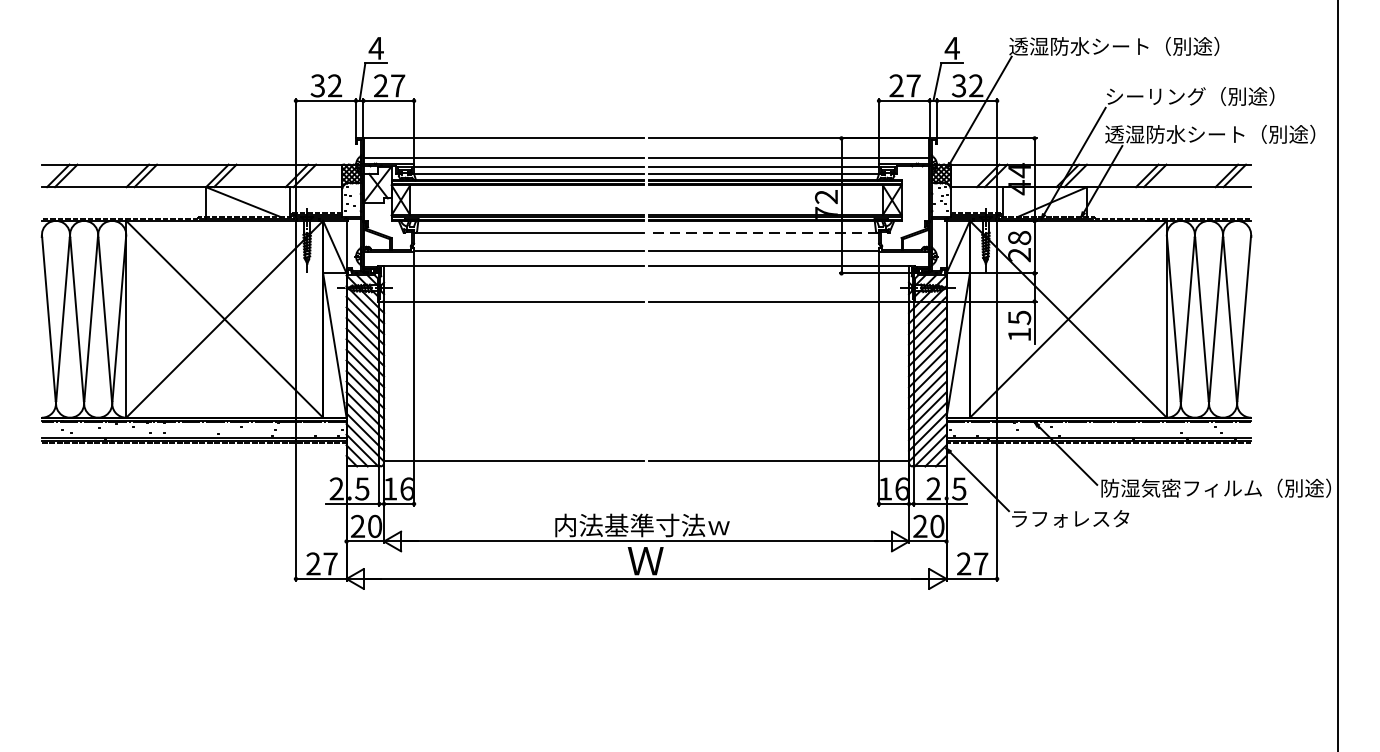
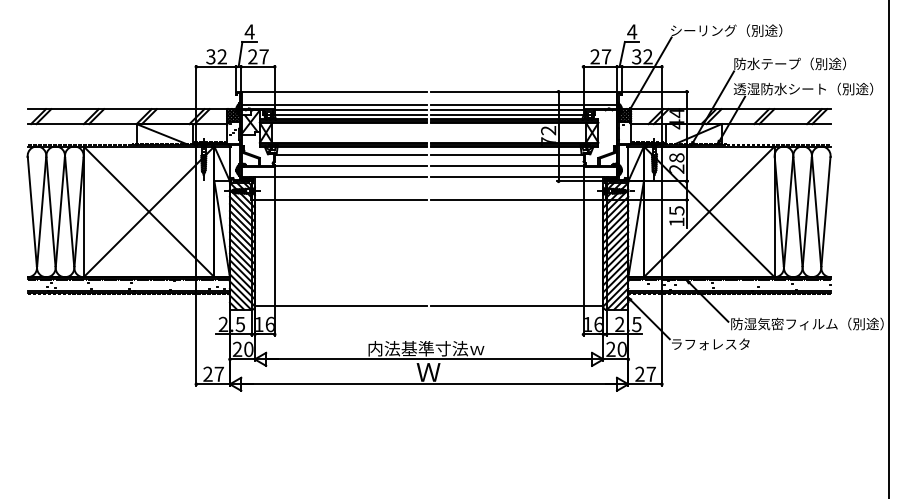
text: (1113, 46) -> (739, 30), 透湿防水シート（別途） -> シーリング（別途）
text: (1156, 95) -> (767, 63), シーリング（別途） -> 防水テープ（別途）
line: (763, 232) -> (506, 154), dashed -> solid

